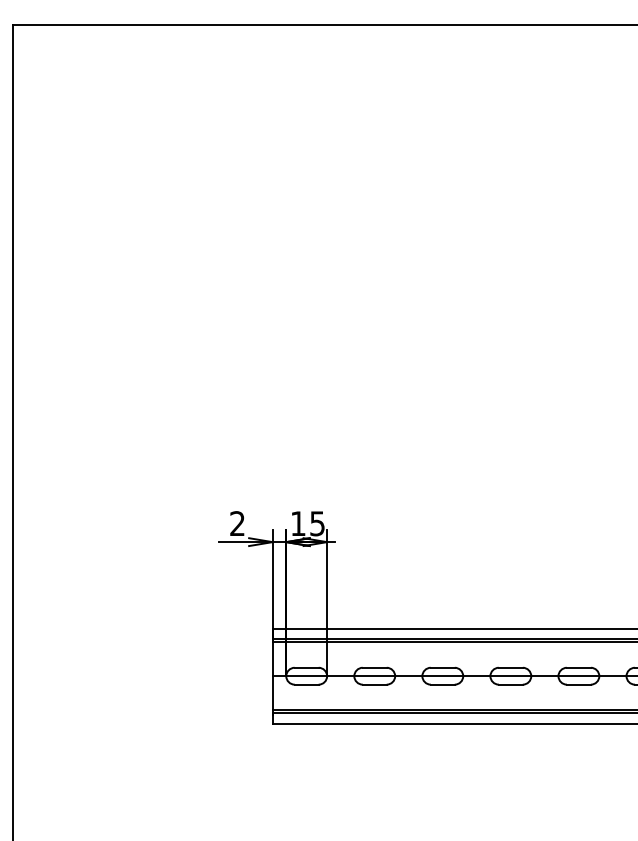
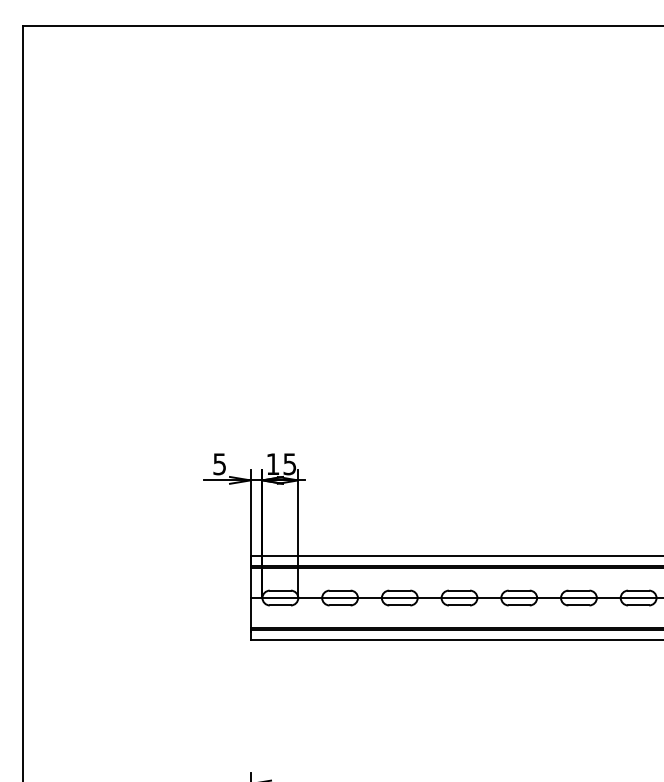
text: (237, 524) -> (219, 464), 2 -> 5

